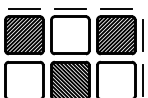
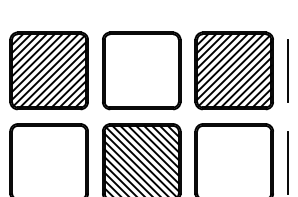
line: (24, 8) -> (49, 16), removed
line: (70, 8) -> (141, 16), removed
line: (115, 8) -> (232, 16), removed

